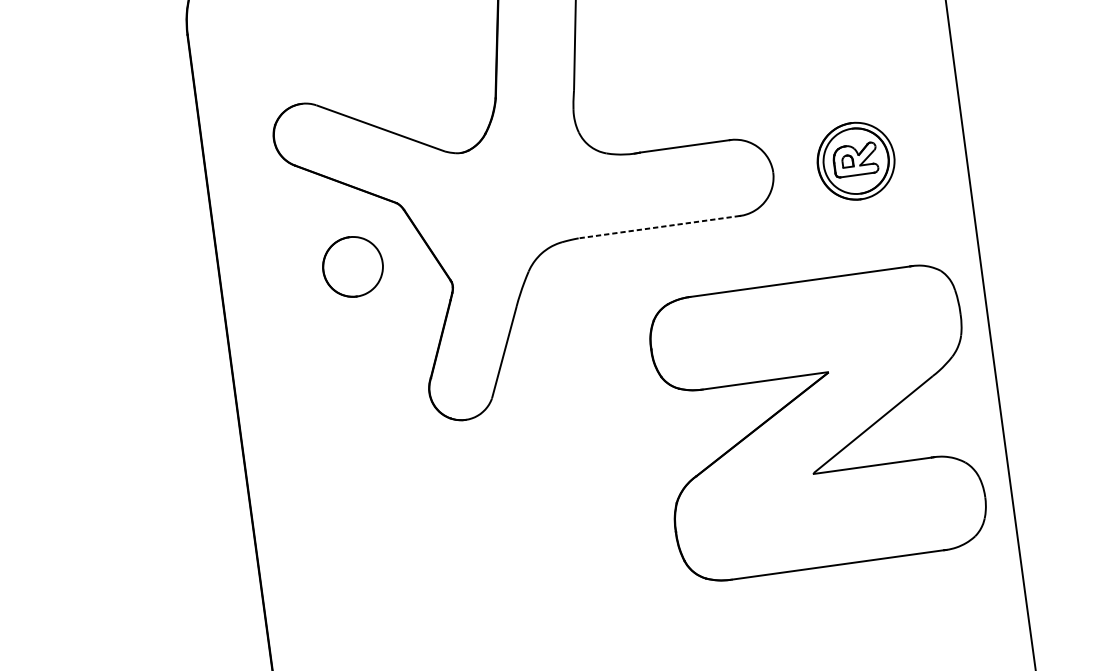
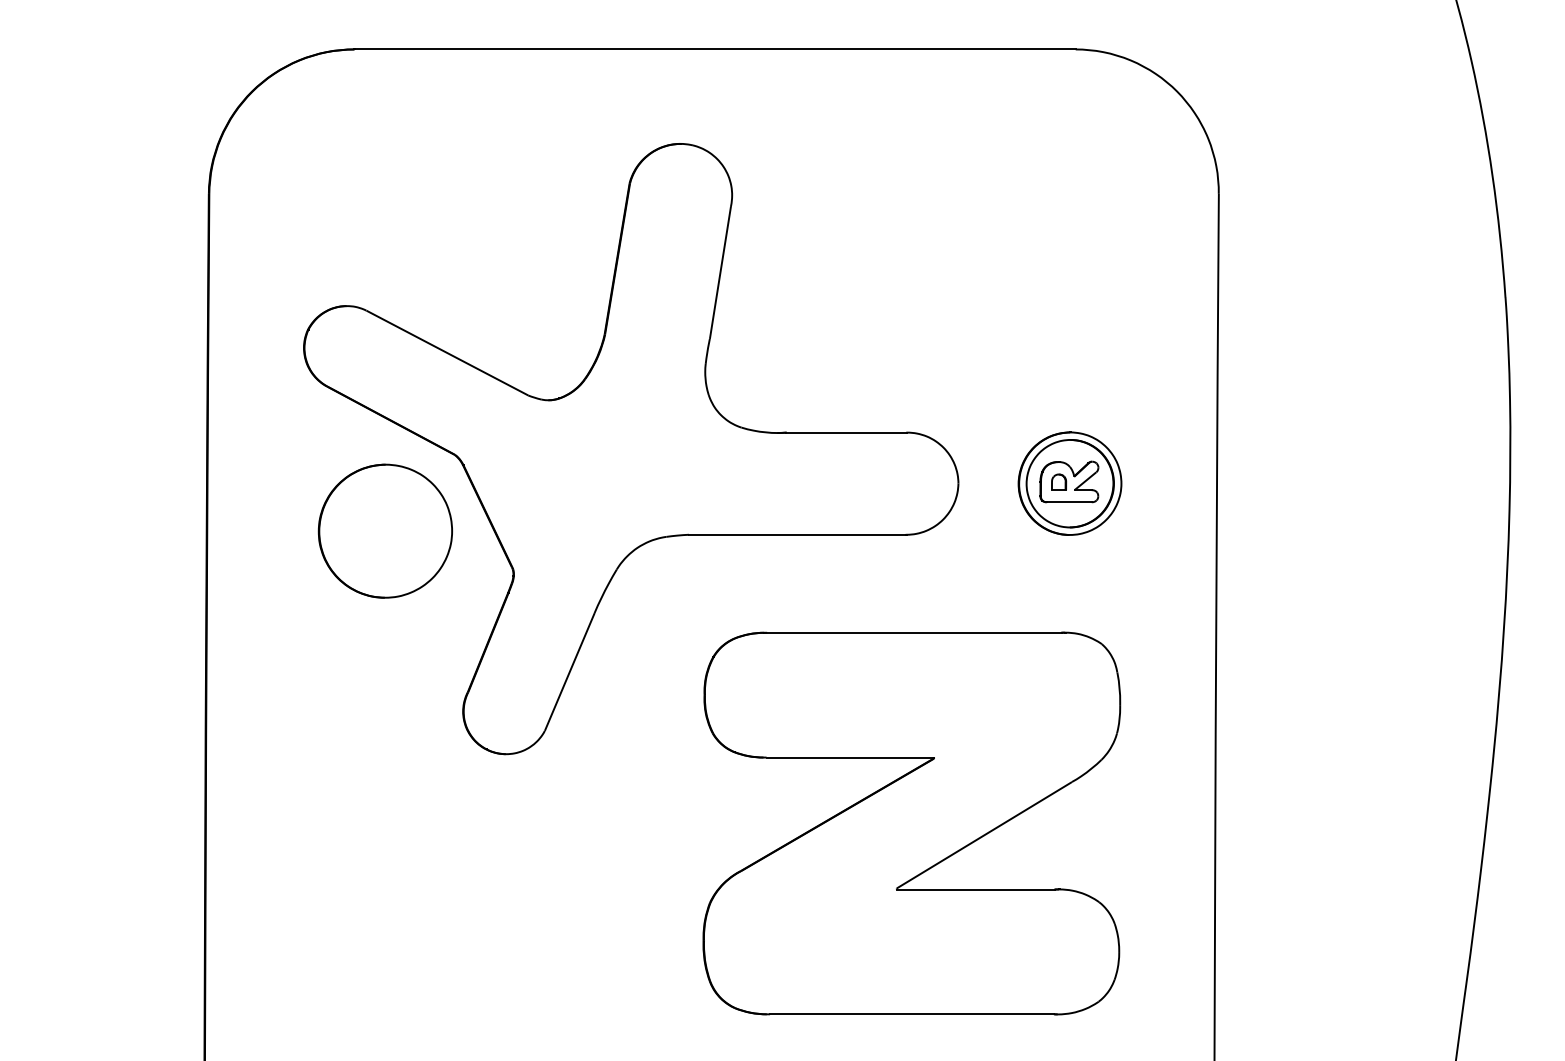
line: (659, 226) -> (797, 534), dashed -> solid
part: (352, 266) -> (384, 530), size x1.67
part: (817, 423) -> (911, 823), moved

